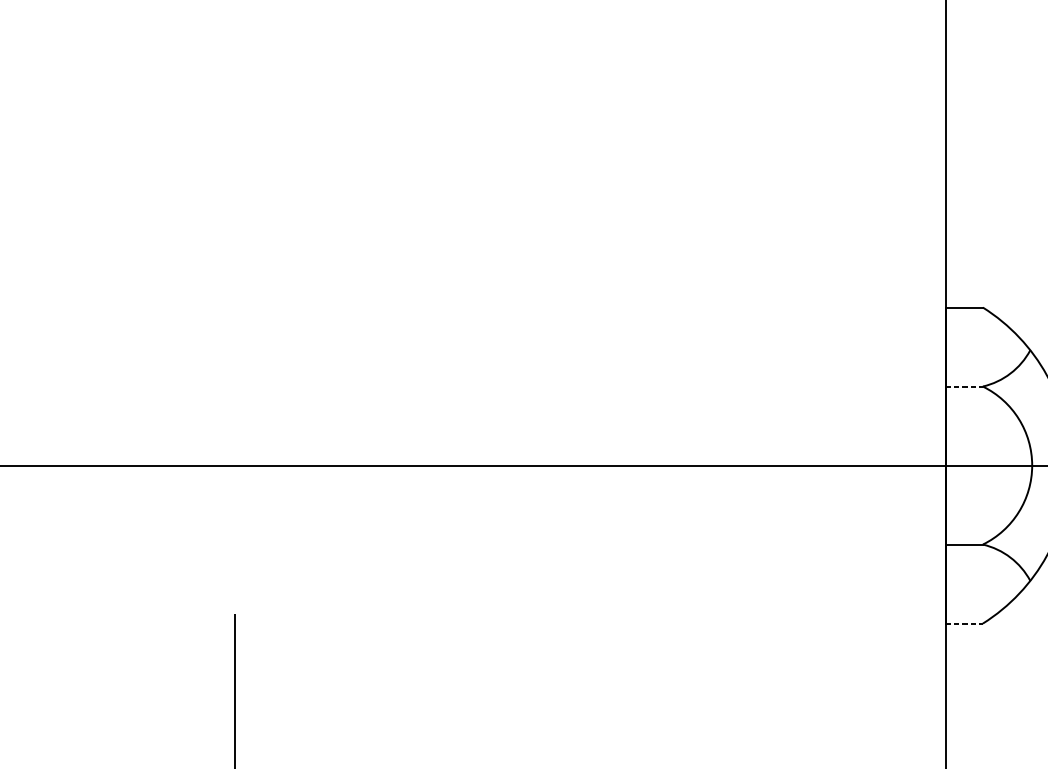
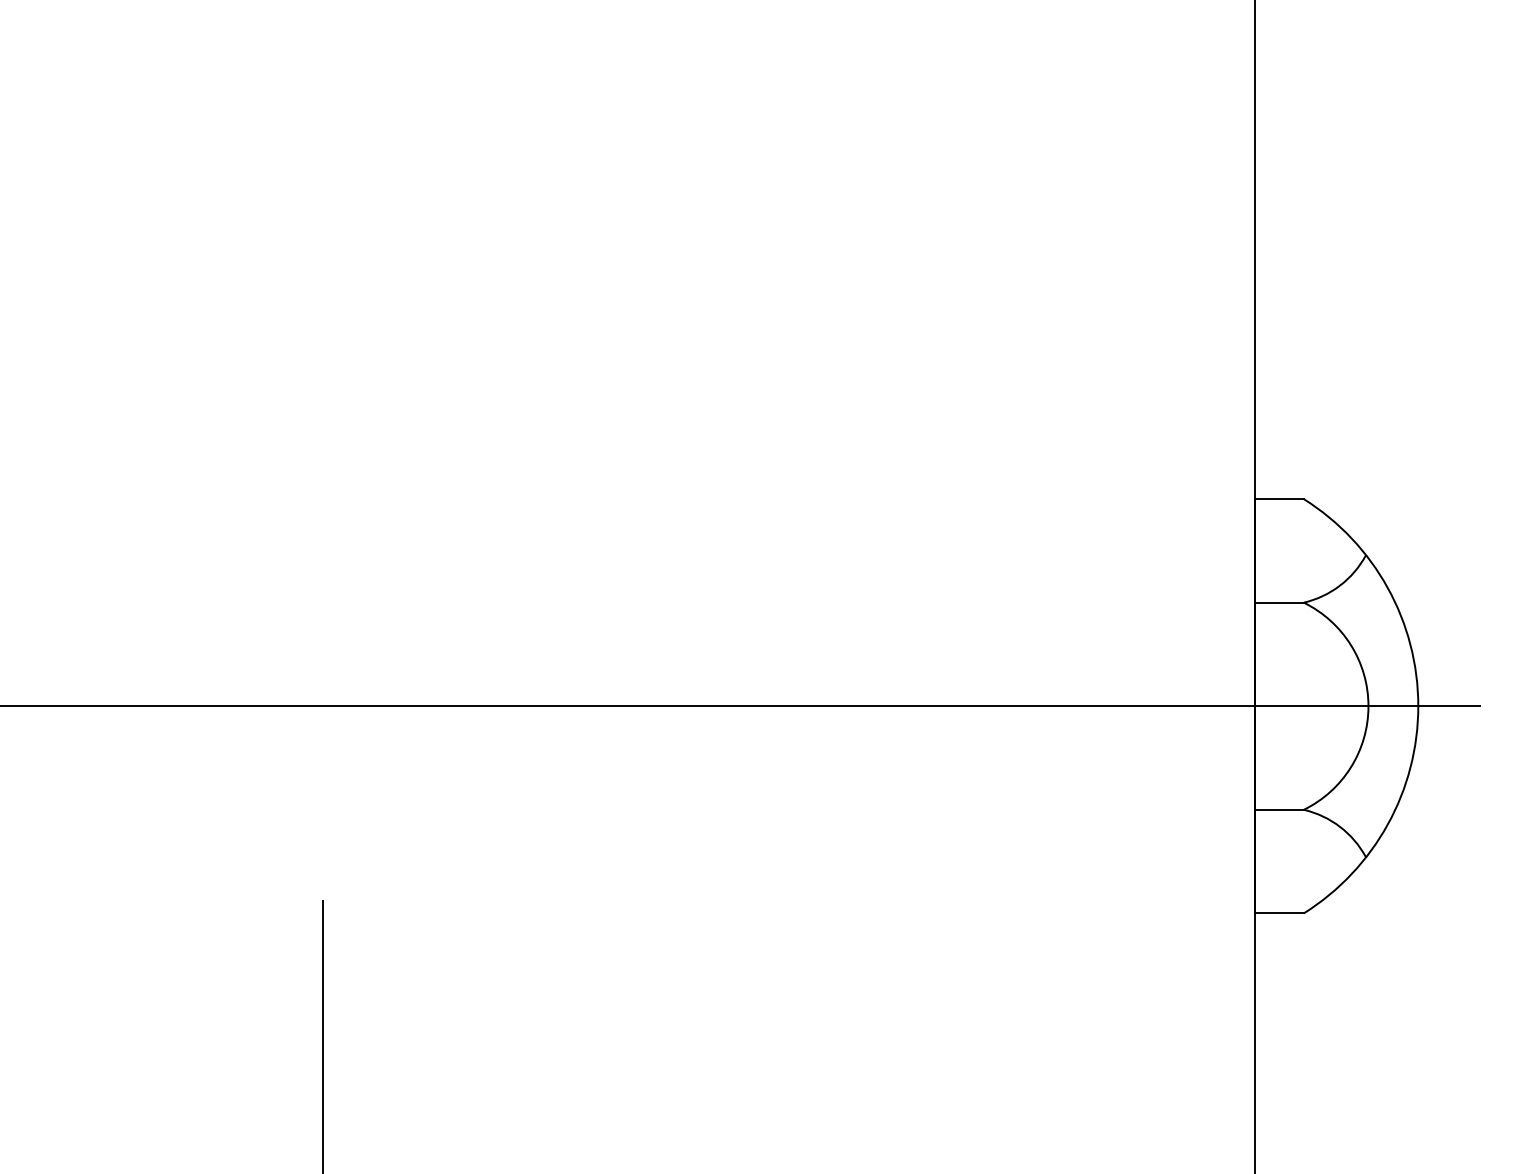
line: (964, 386) -> (1279, 602), dashed -> solid
line: (964, 623) -> (1279, 913), dashed -> solid

